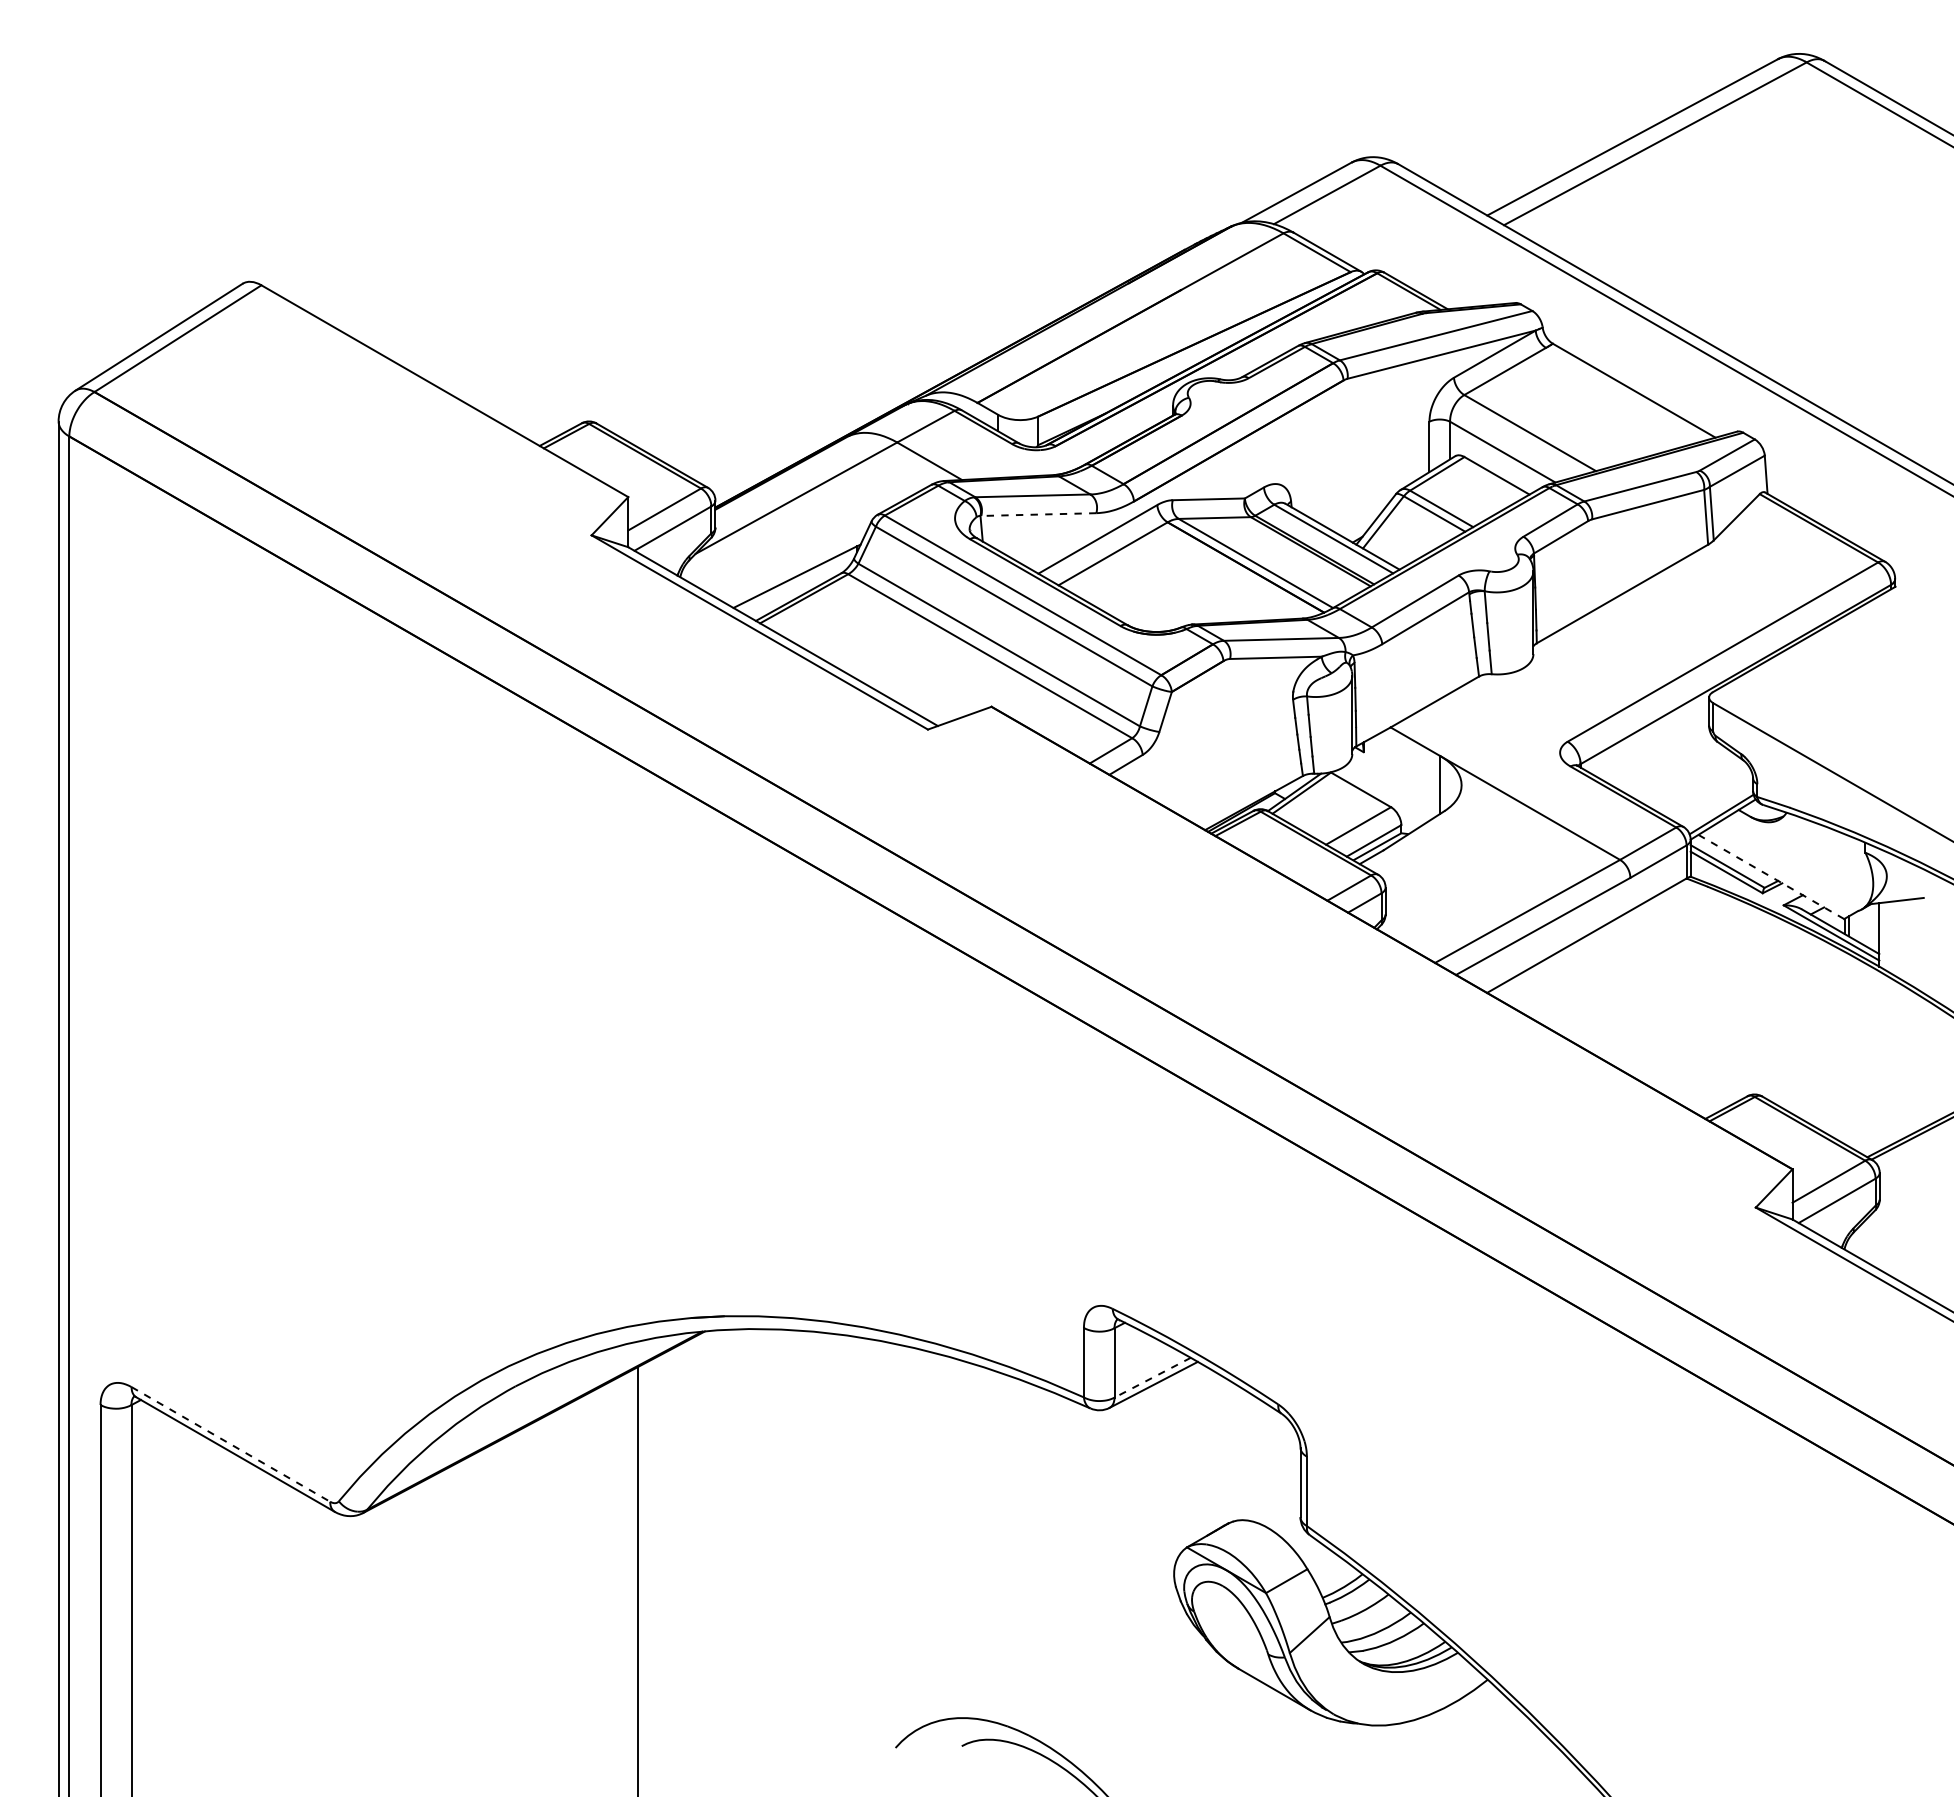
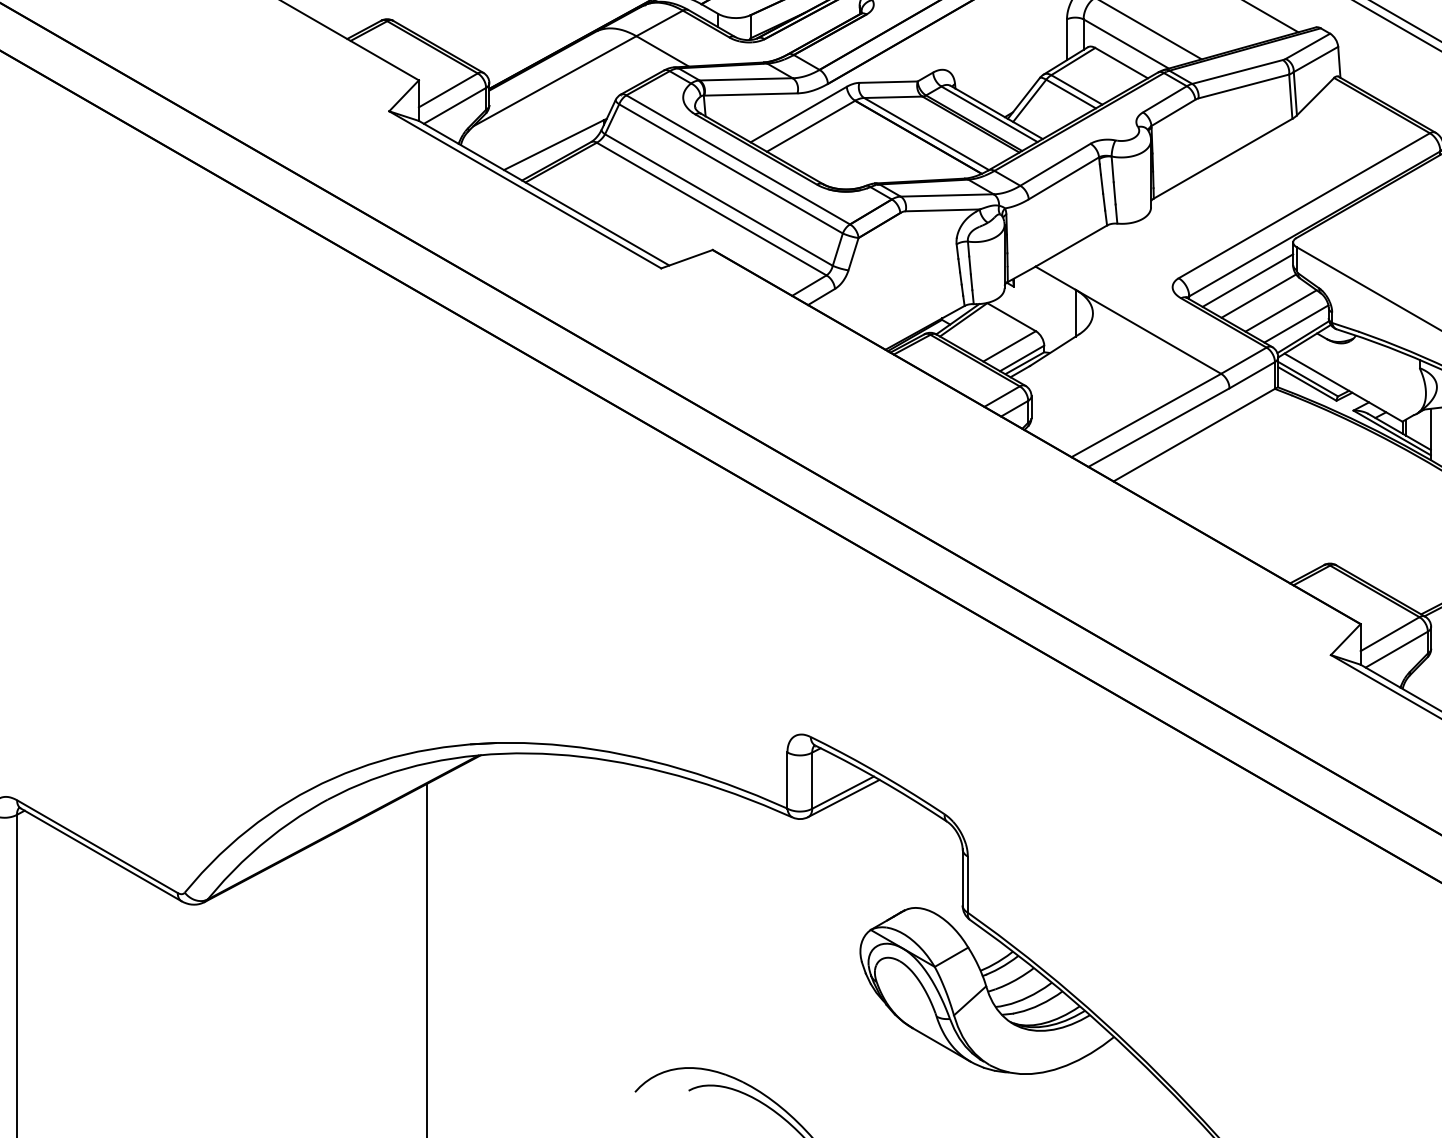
line: (1038, 514) -> (750, 94), dashed -> solid
line: (1653, 744) -> (1248, 280), added
line: (1666, 763) -> (1258, 295), added
line: (1694, 781) -> (1281, 310), added
line: (1712, 798) -> (1295, 324), added
line: (1770, 876) -> (1342, 387), dashed -> solid
line: (1152, 1377) -> (842, 792), dashed -> solid
line: (230, 1444) -> (97, 846), dashed -> solid

